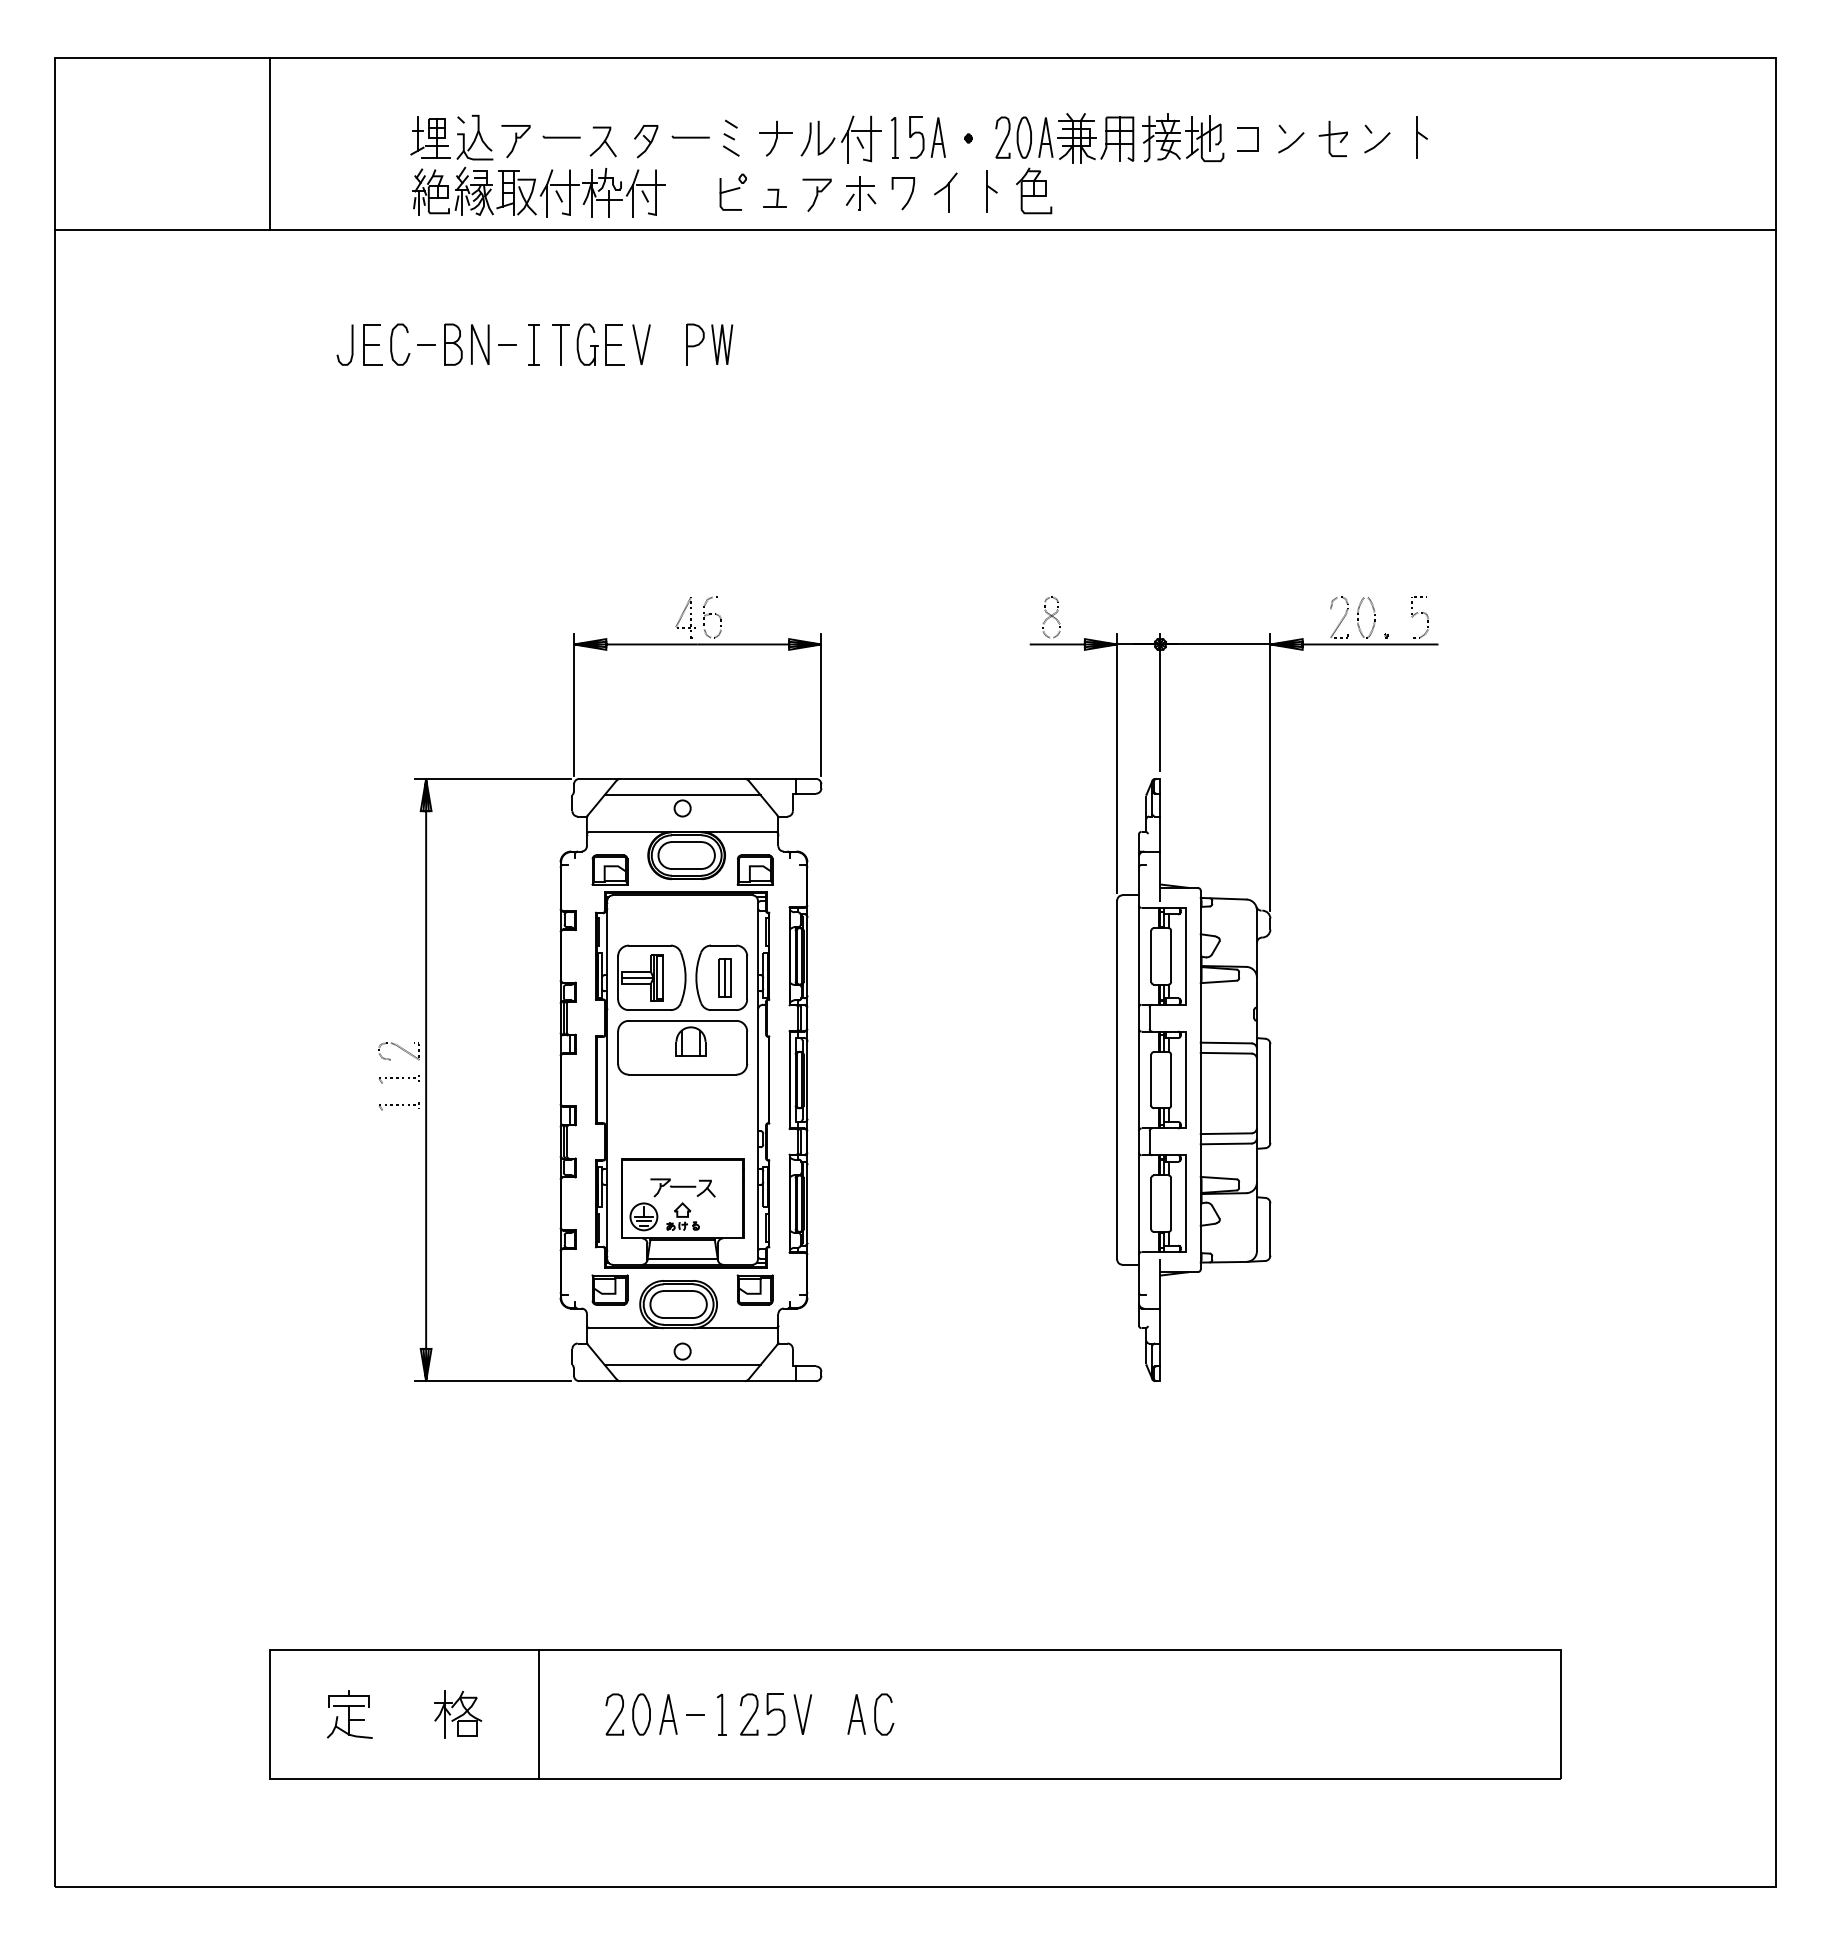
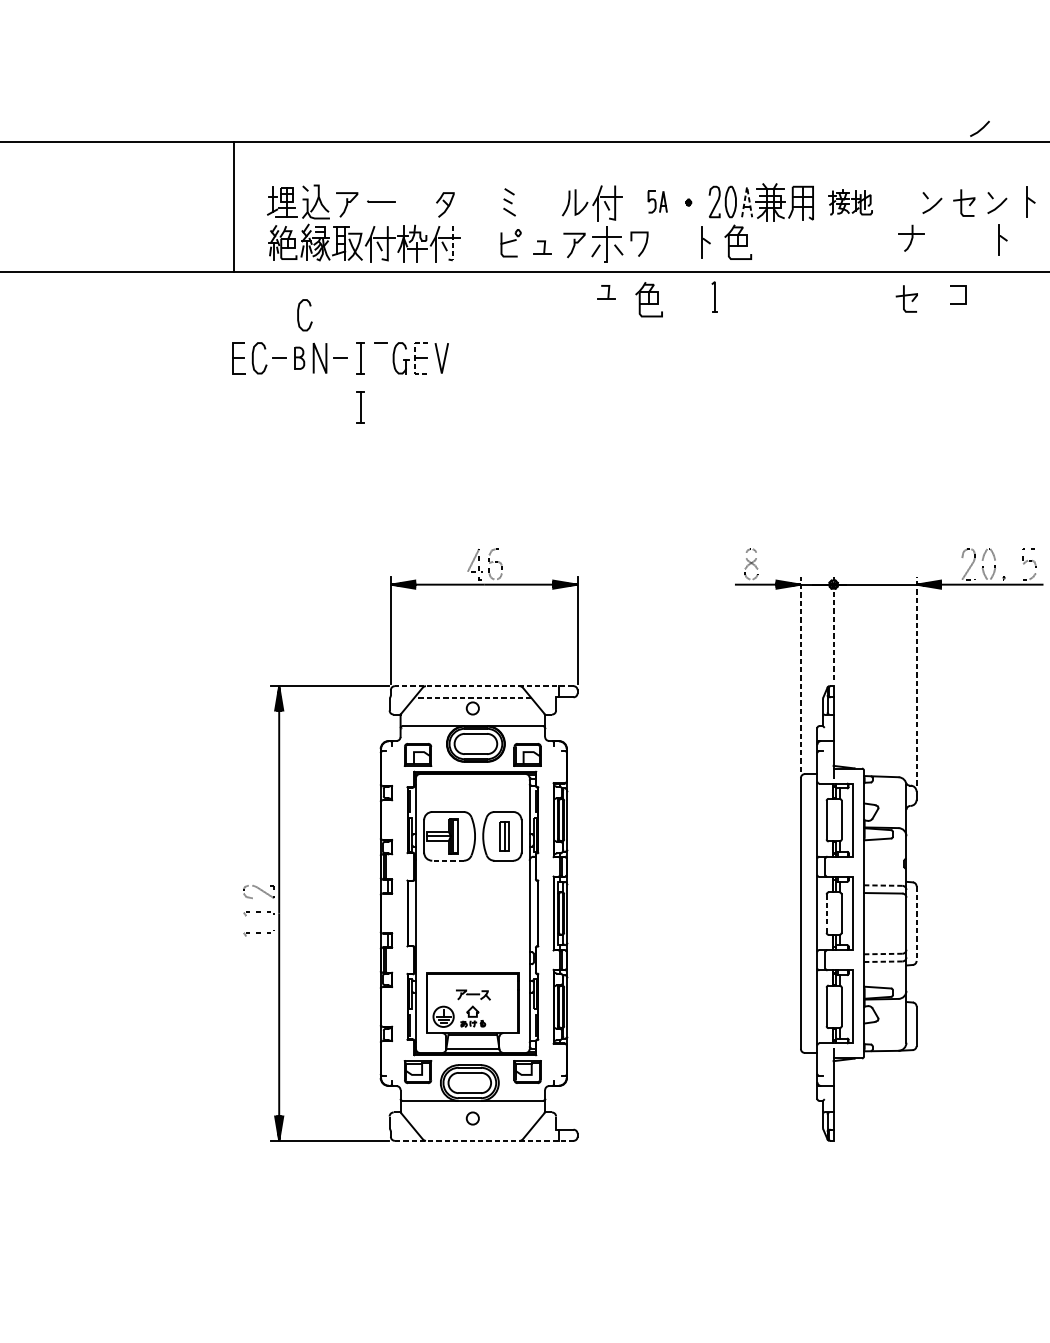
line: (1355, 40) -> (980, 128), added
line: (1045, 117) -> (746, 186), solid -> dashed
line: (690, 136) -> (478, 201), removed
part: (894, 137) -> (714, 297), moved
part: (927, 137) -> (657, 201), size x0.7
part: (1183, 137) -> (851, 201), size x0.7
part: (775, 138) -> (911, 238), moved
line: (1257, 139) -> (965, 294), moved
part: (602, 141) -> (412, 204), removed
line: (270, 144) -> (234, 207), moved
part: (1384, 187) -> (1002, 239), added
part: (945, 192) -> (671, 243), removed
part: (861, 193) -> (607, 244), size x1.4
line: (656, 197) -> (453, 247), solid -> dashed
part: (859, 256) -> (606, 291), added
part: (1256, 265) -> (906, 298), added
part: (916, 266) -> (649, 299), added
curve: (452, 287) -> (299, 315), added
curve: (351, 344) -> (222, 358), removed
part: (453, 344) -> (299, 358), size x0.7
line: (560, 344) -> (380, 358), removed
part: (709, 344) -> (493, 358), removed
line: (606, 346) -> (415, 359), solid -> dashed
part: (533, 409) -> (360, 407), added
line: (1160, 702) -> (833, 628), solid -> dashed
line: (1117, 762) -> (801, 673), solid -> dashed
line: (1270, 771) -> (916, 680), solid -> dashed
line: (698, 778) -> (484, 685), solid -> dashed
line: (682, 795) -> (472, 698), solid -> dashed
line: (649, 1010) -> (447, 861), solid -> dashed
line: (1226, 1043) -> (883, 885), solid -> dashed
part: (682, 1047) -> (472, 888), removed
line: (1151, 1079) -> (826, 913), solid -> dashed
line: (1270, 1093) -> (916, 923), solid -> dashed
line: (1226, 1133) -> (883, 953), solid -> dashed
line: (1226, 1143) -> (883, 961), solid -> dashed
part: (682, 1187) -> (472, 994), size x0.7
line: (682, 1365) -> (472, 1129), removed
line: (698, 1381) -> (484, 1141), solid -> dashed

